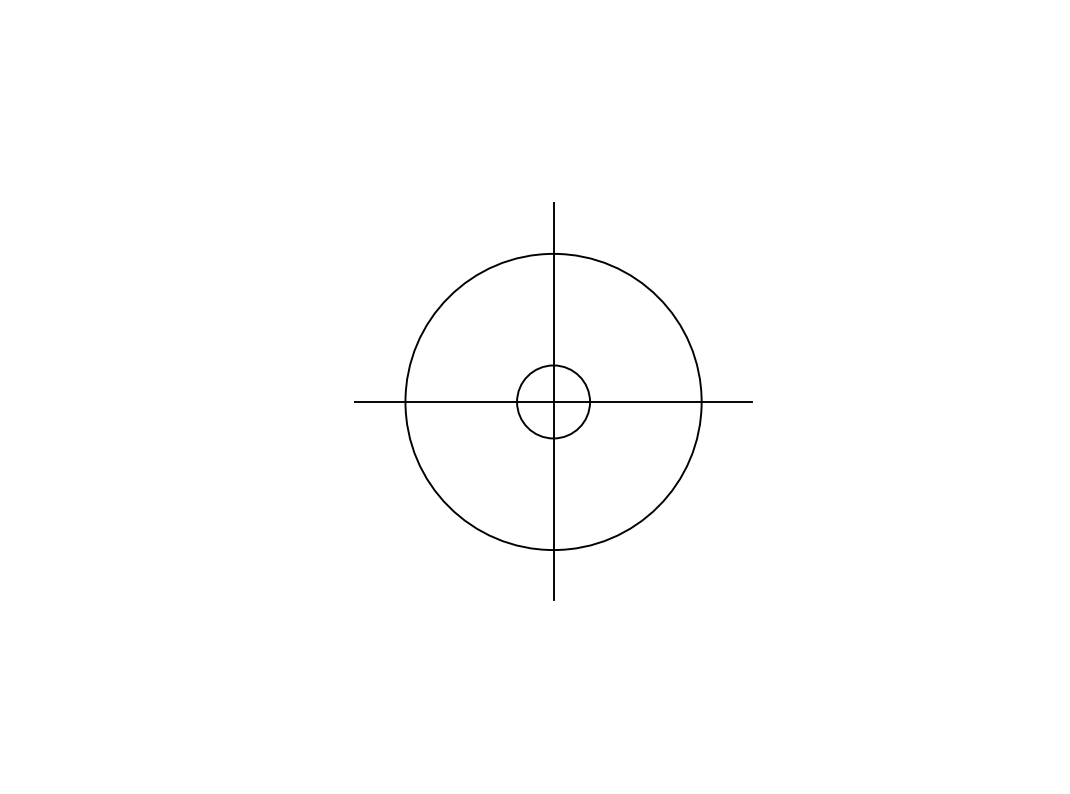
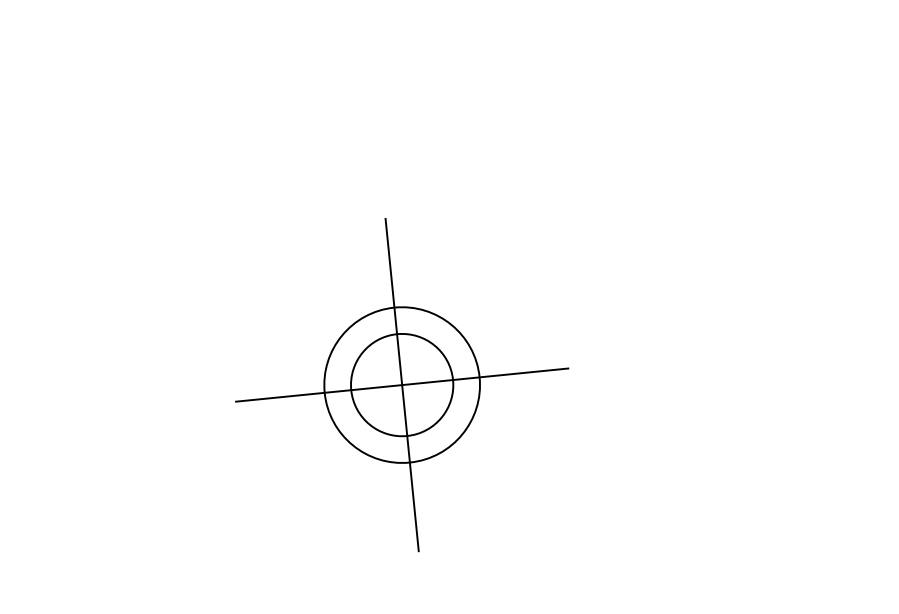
circle: (553, 401) -> (402, 384), size x0.62
circle: (553, 401) -> (402, 384), size x1.67

